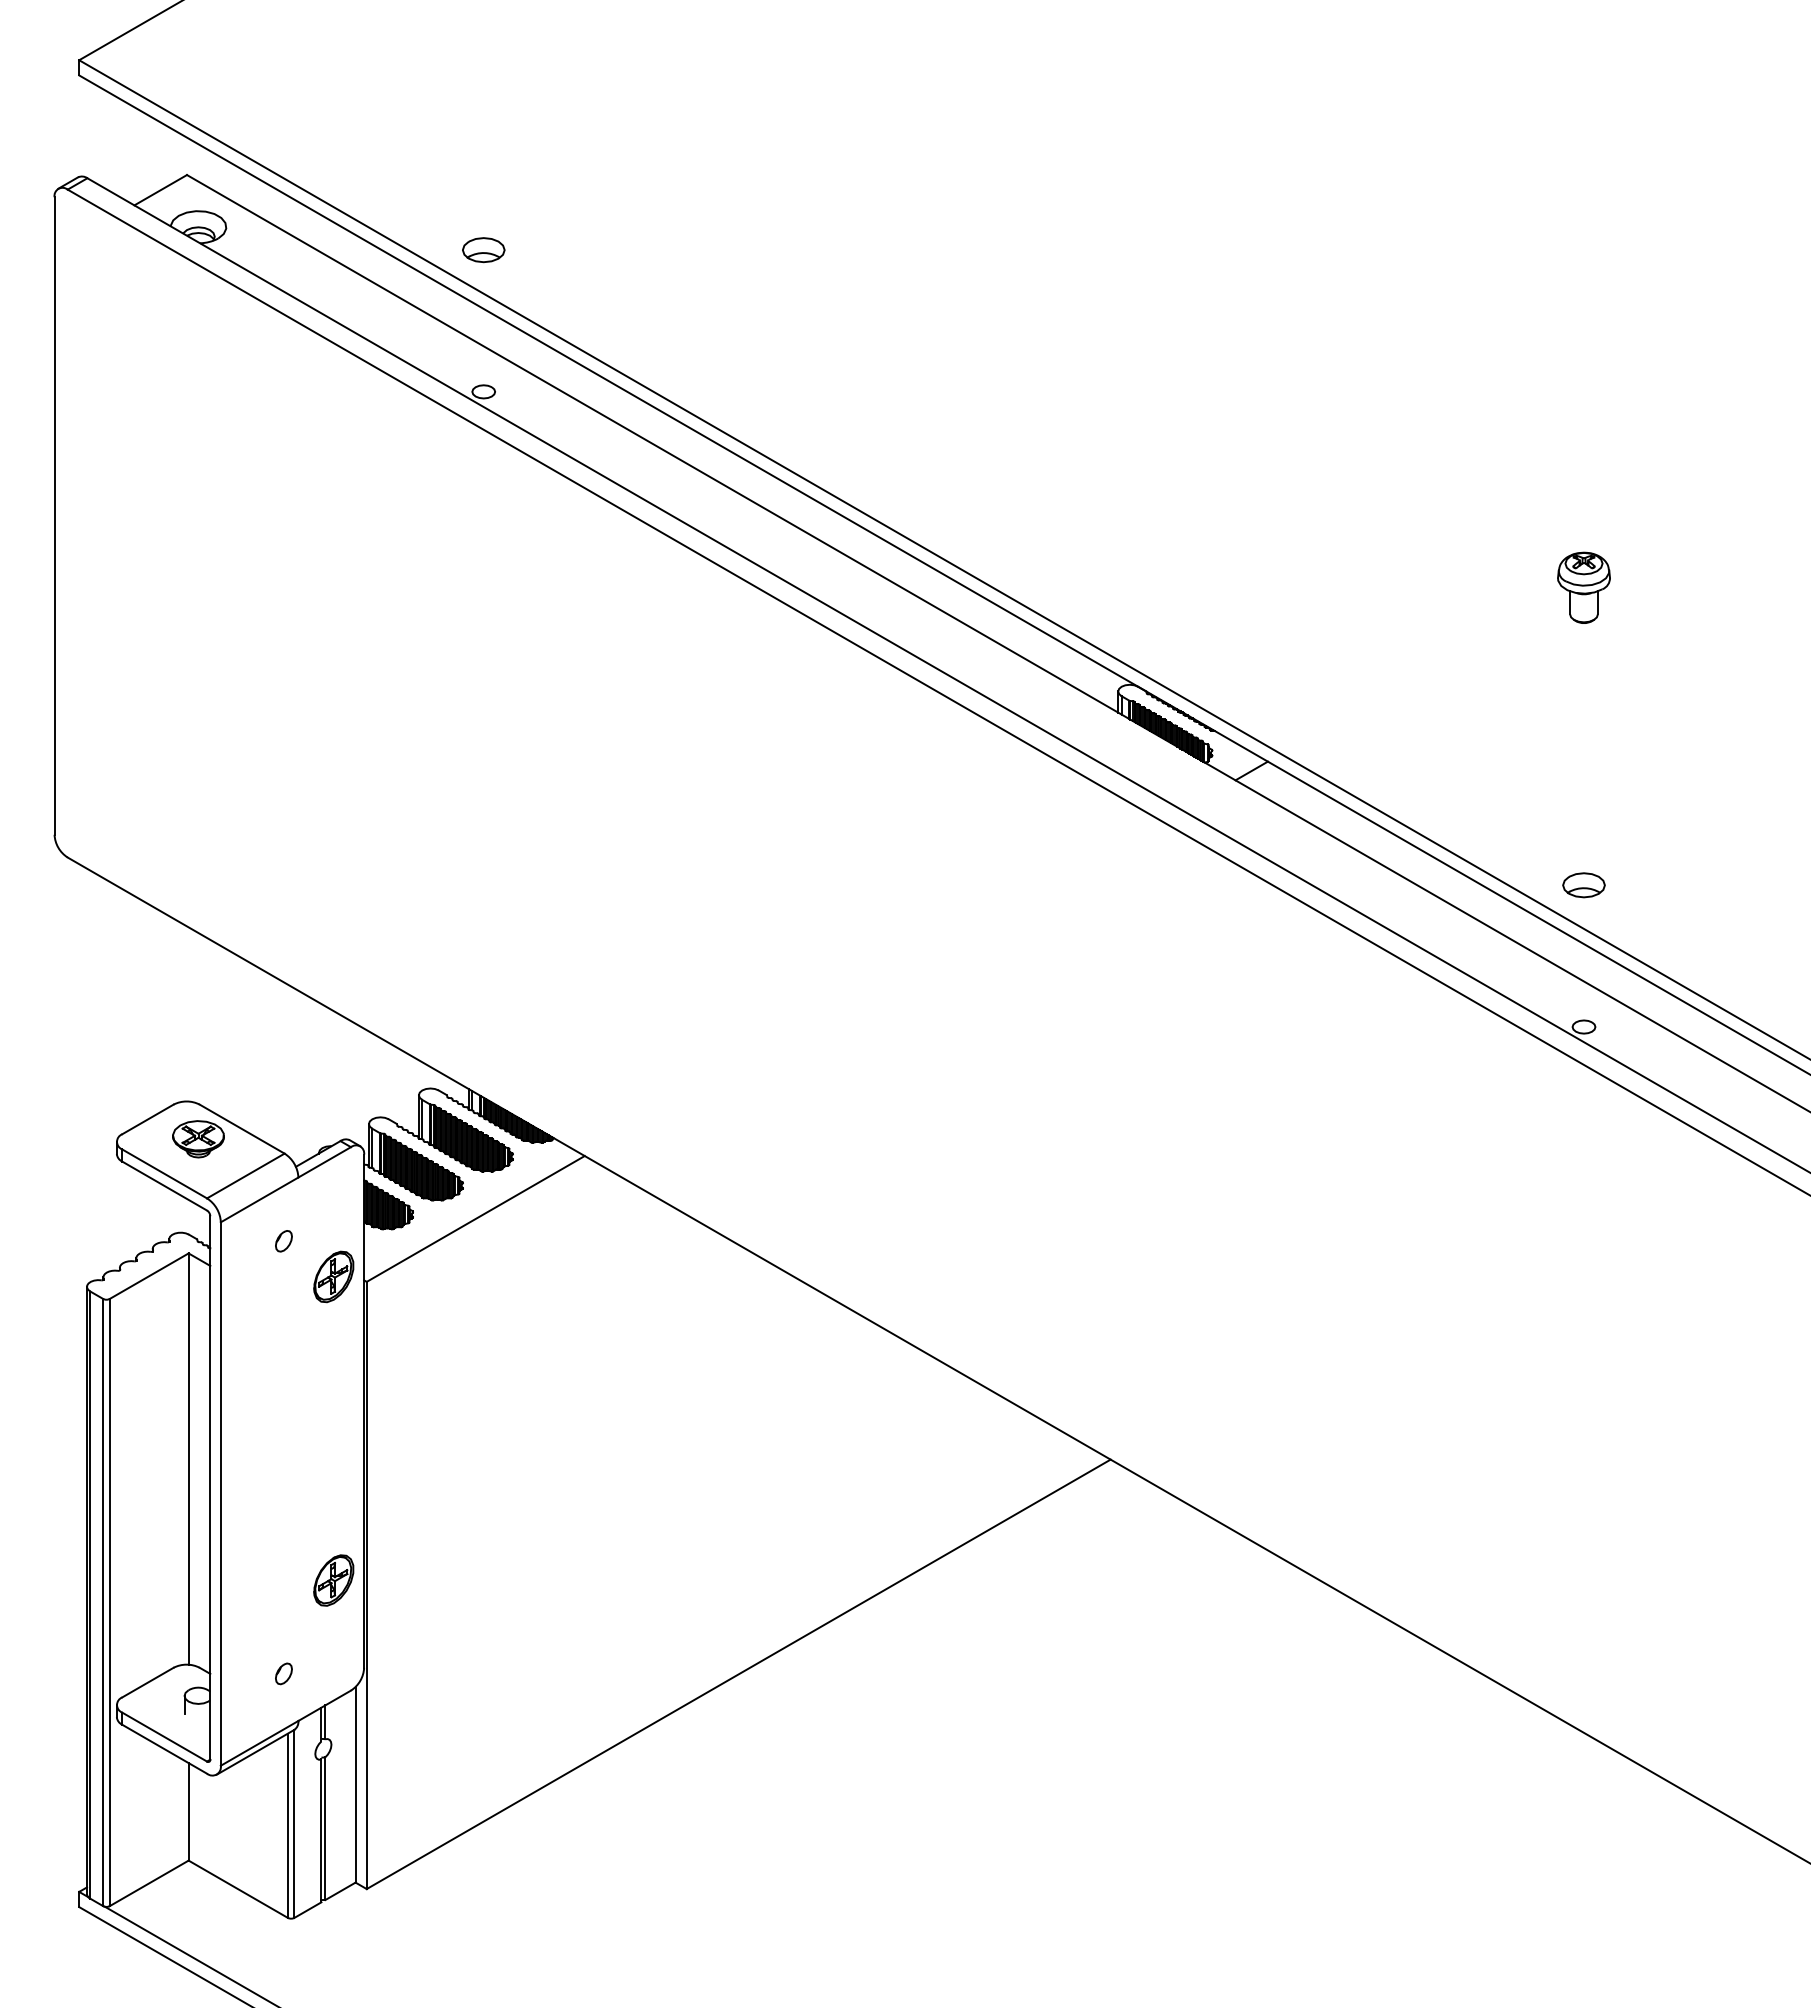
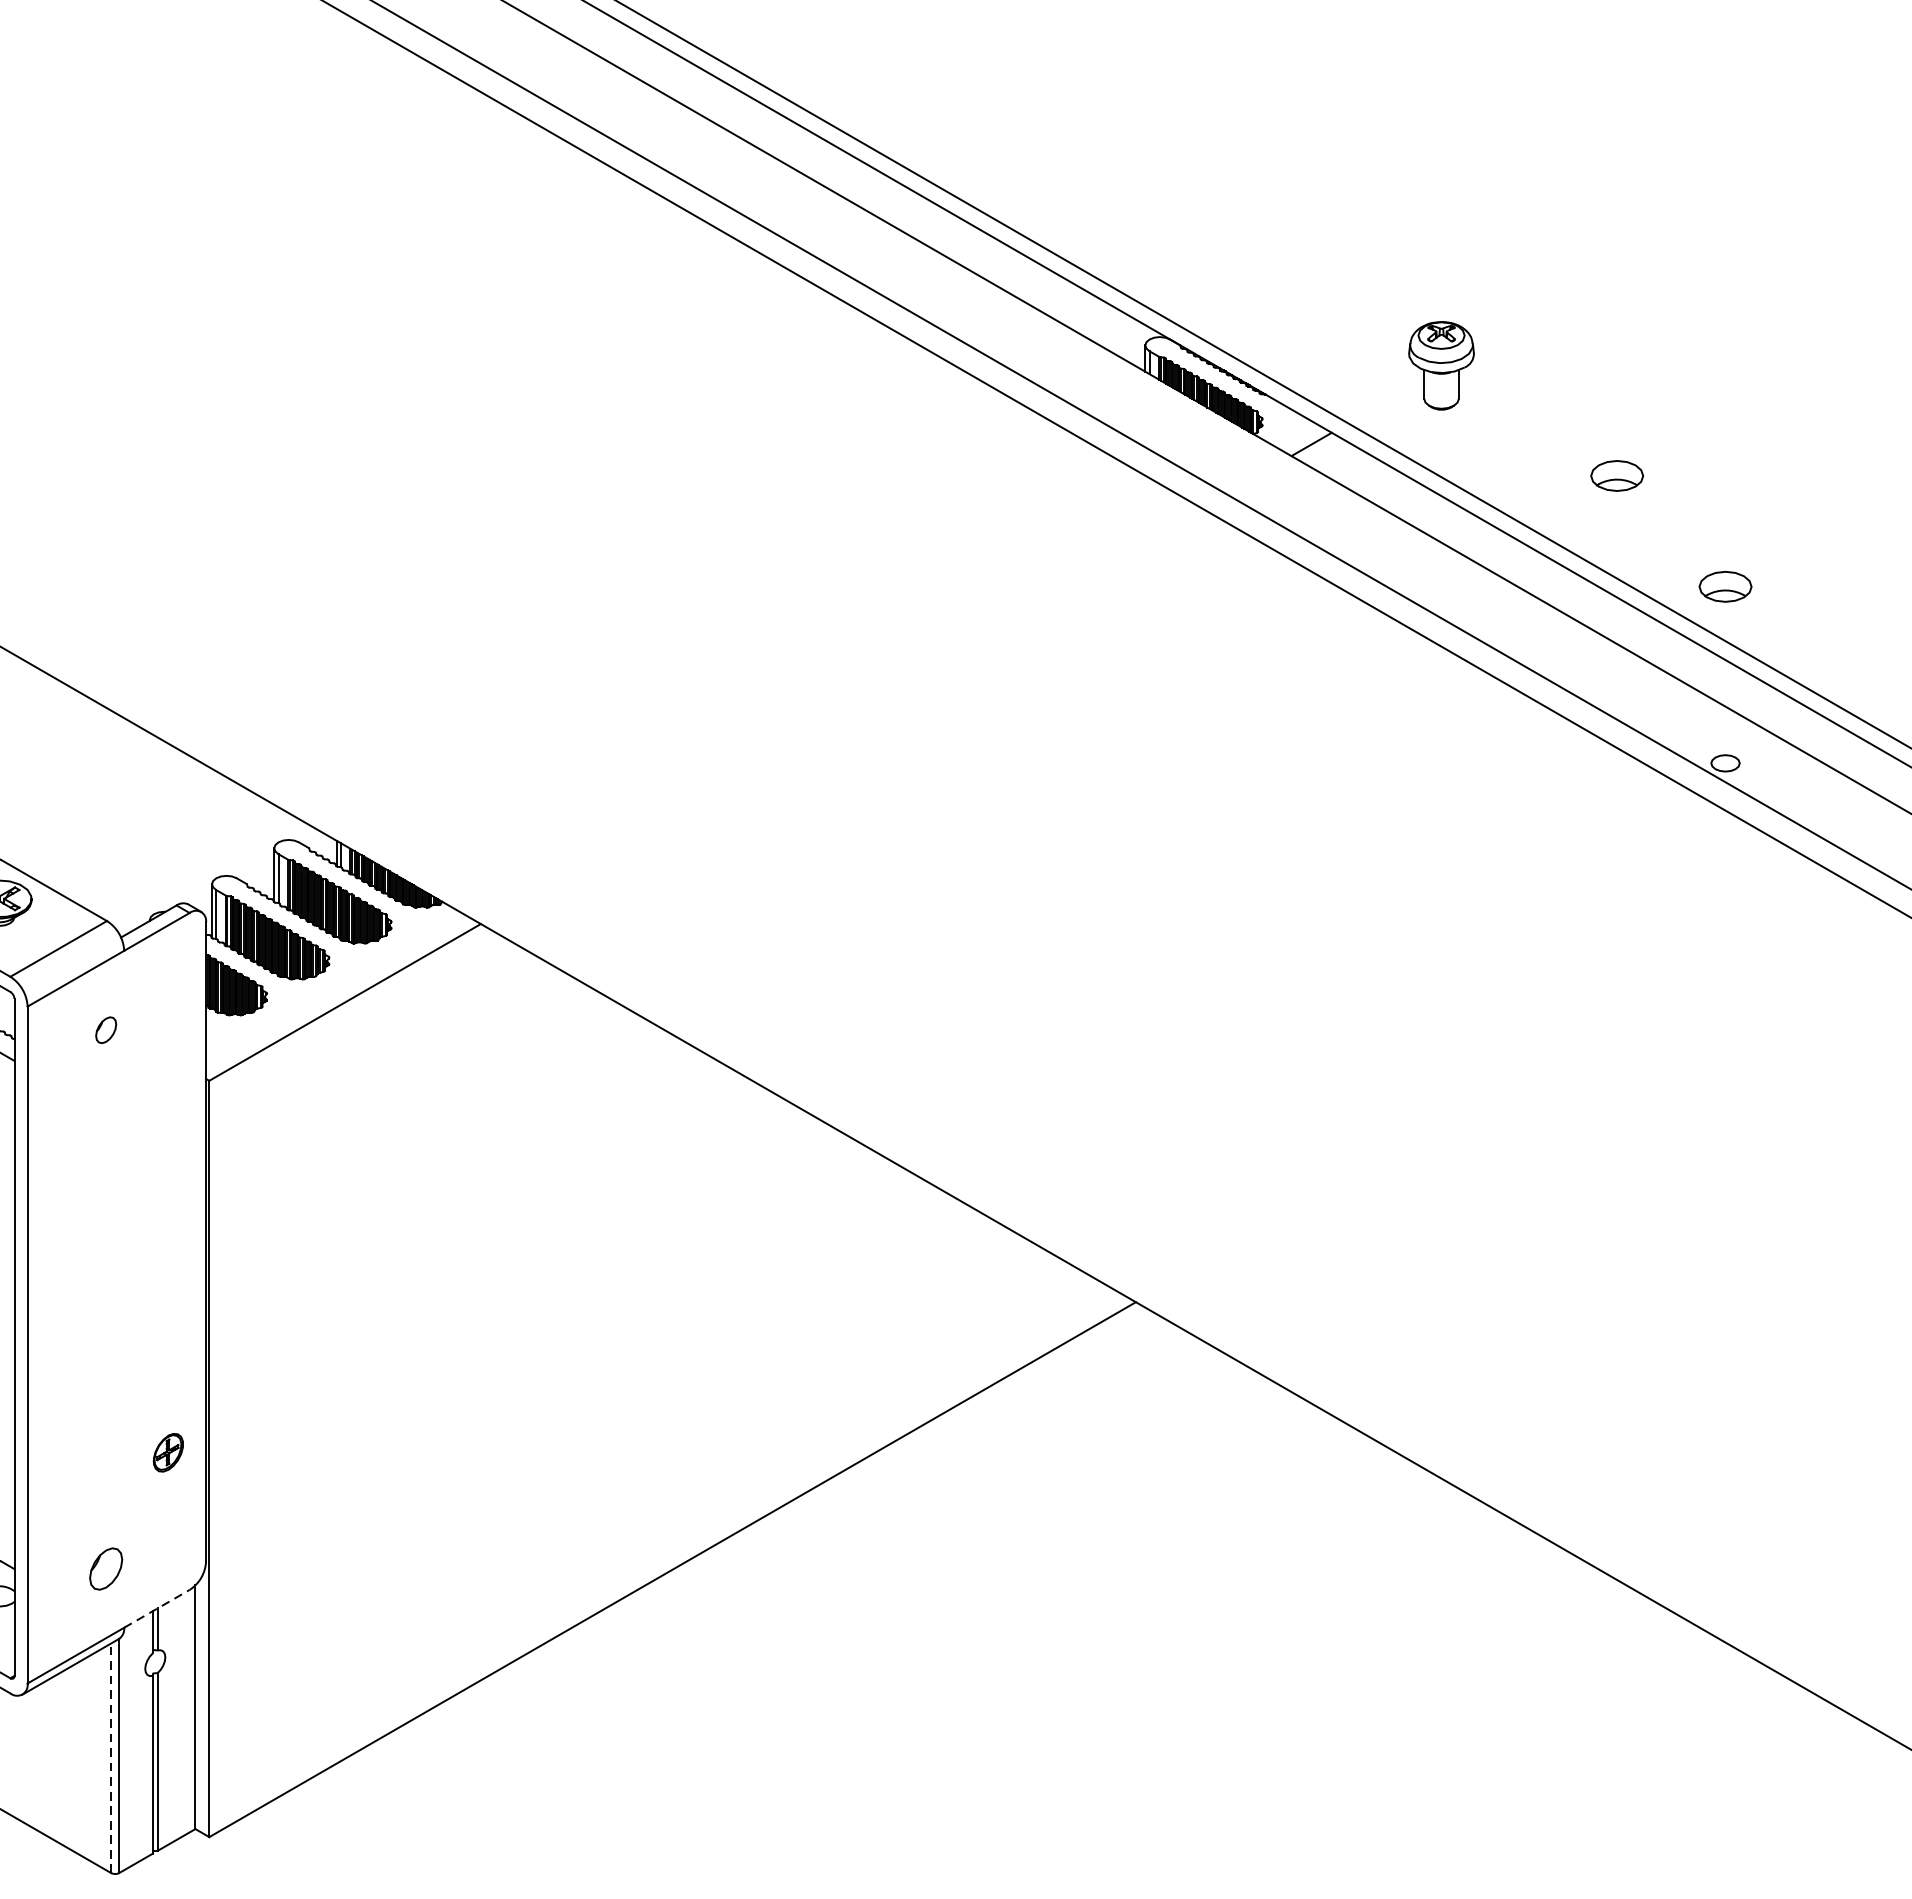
part: (1583, 587) -> (1440, 365), moved
part: (1496, 796) -> (1616, 476), added
part: (333, 1276) -> (167, 1074), removed
part: (333, 1580) -> (167, 1452), size x0.6
part: (283, 1673) -> (105, 1568), size x1.6
line: (325, 1705) -> (157, 1608), solid -> dashed
line: (287, 1825) -> (110, 1757), solid -> dashed

